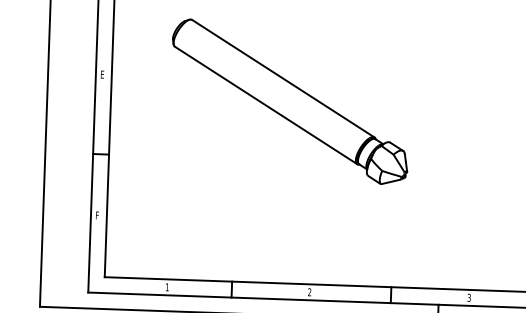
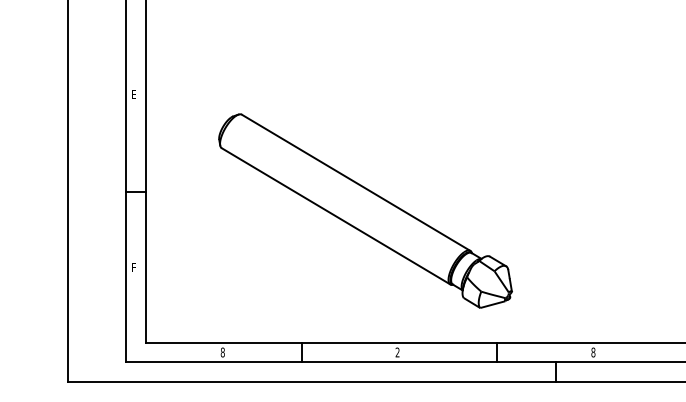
part: (290, 101) -> (365, 210), moved
text: (167, 287) -> (222, 352), 1 -> 8
text: (469, 297) -> (593, 352), 3 -> 8

